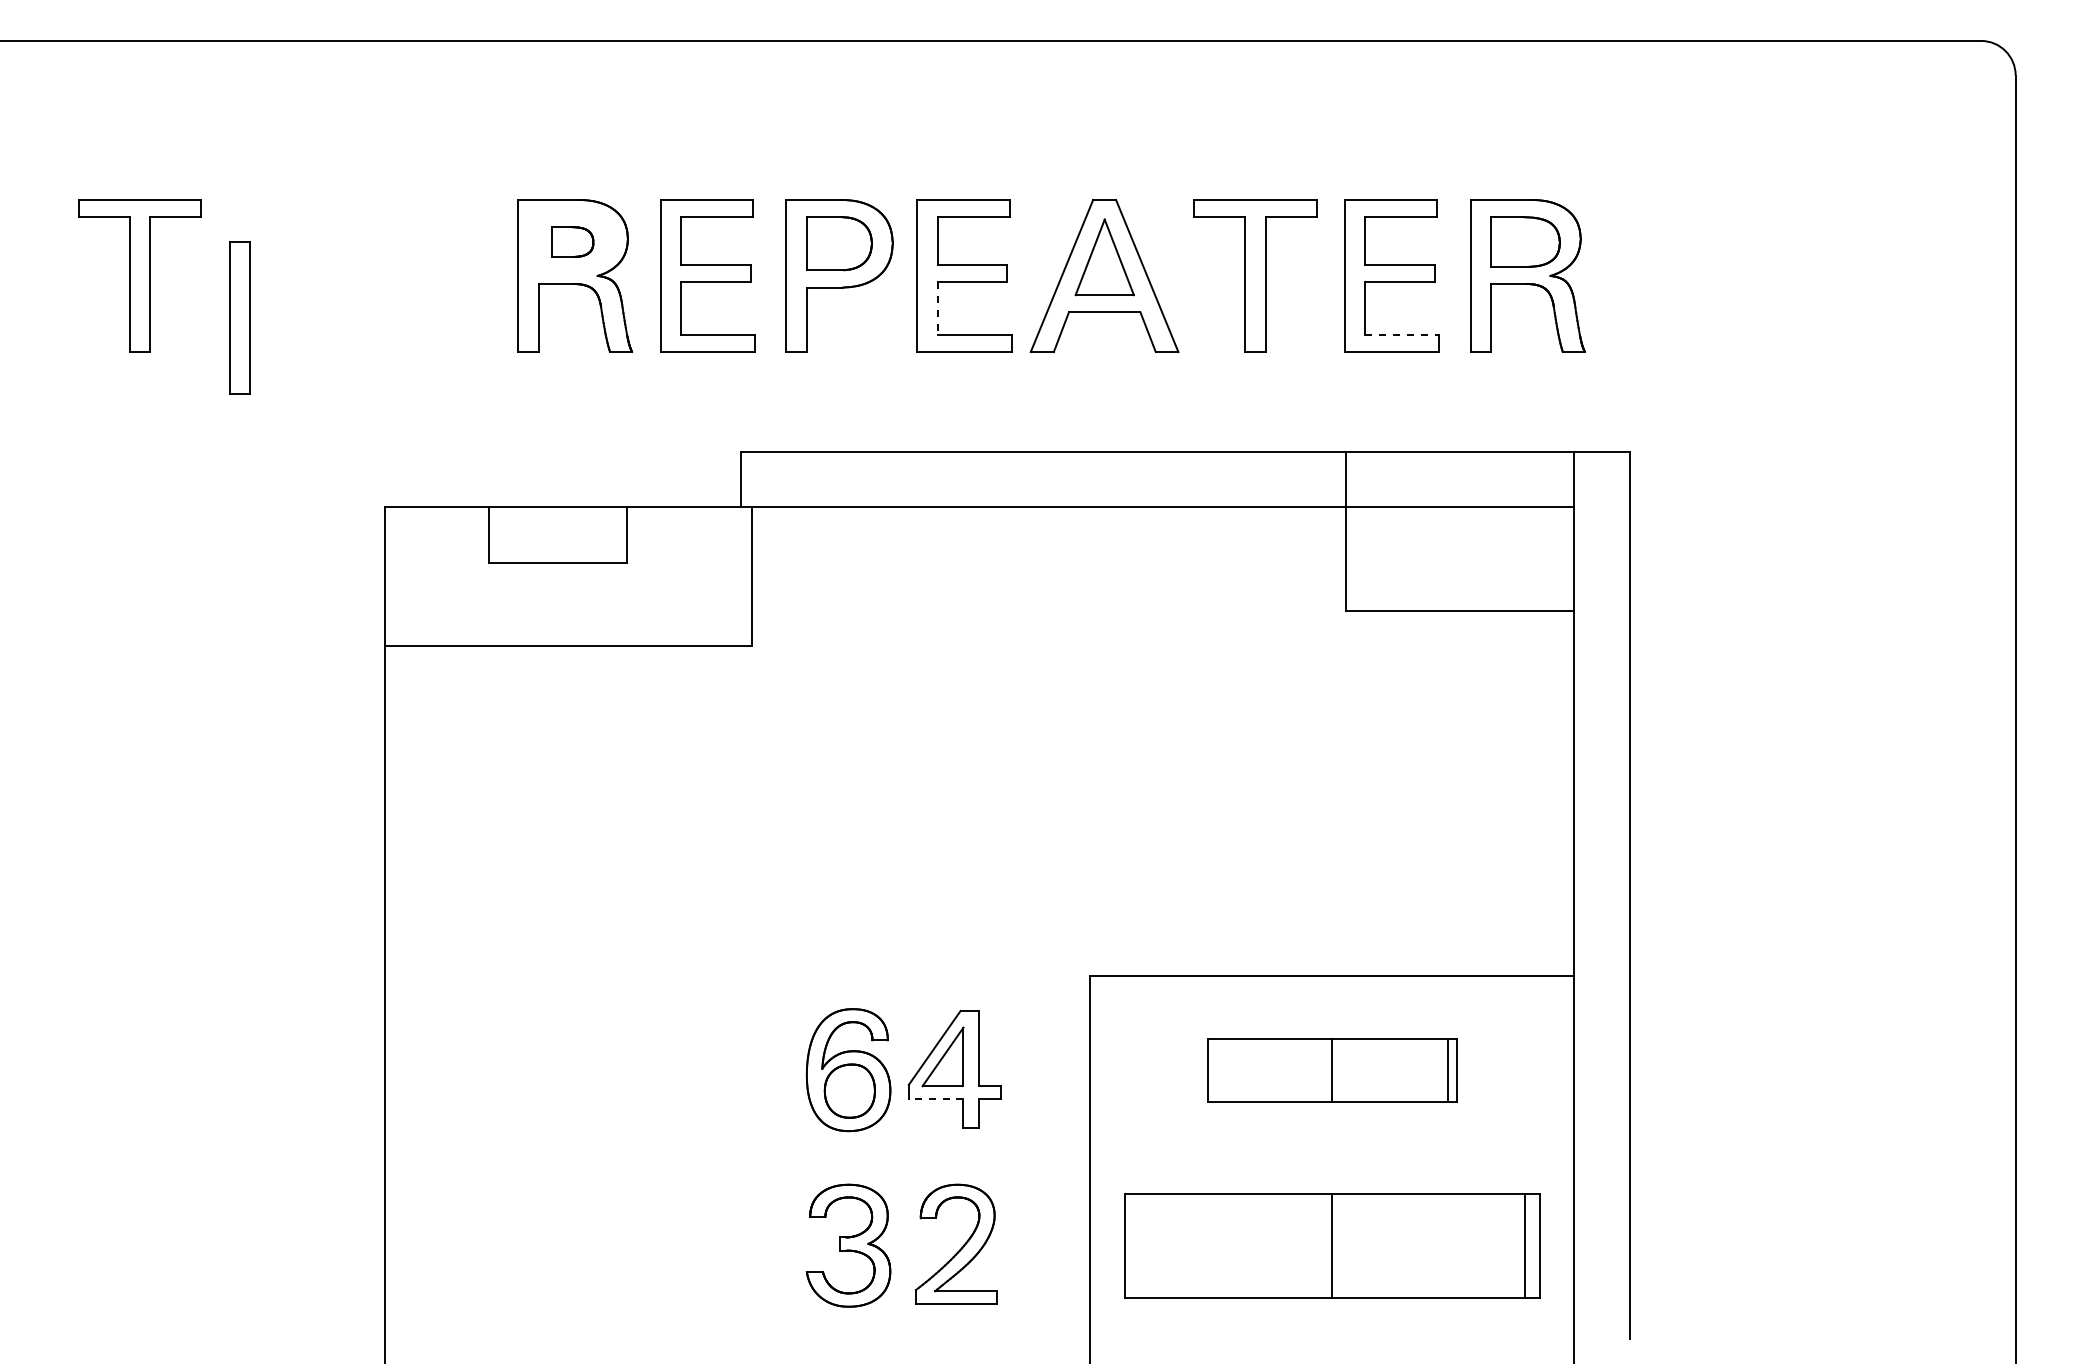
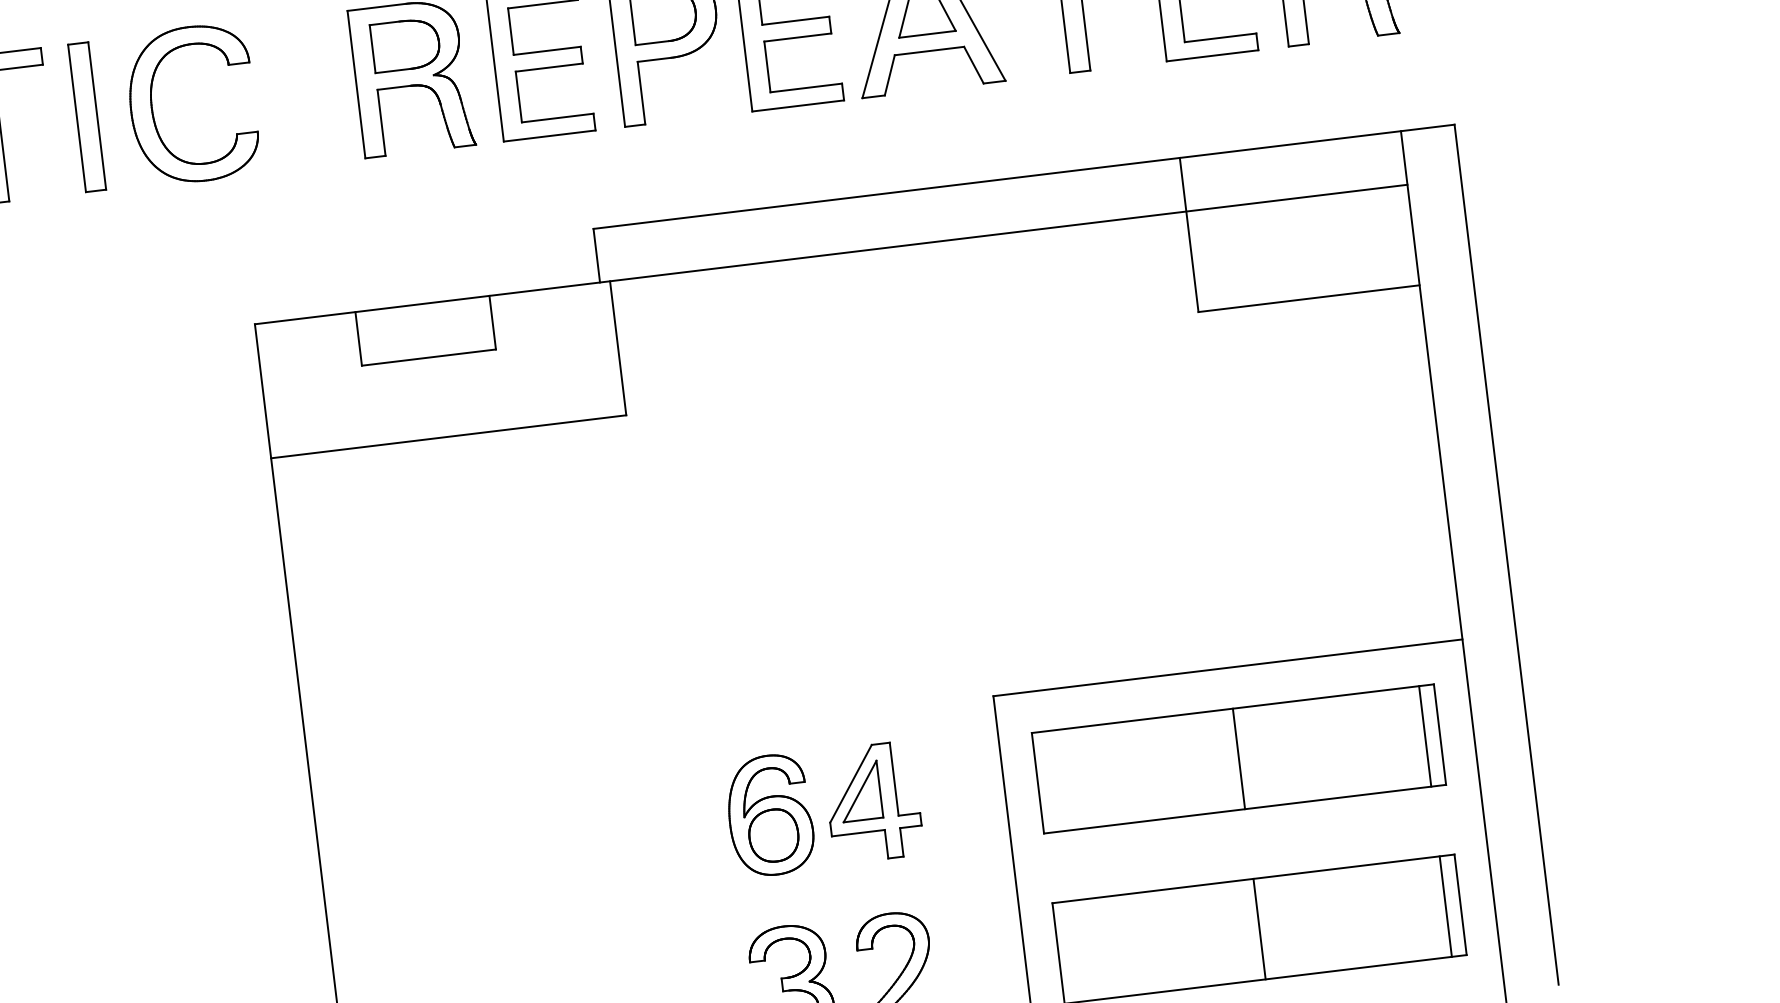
part: (572, 241) -> (405, 44), size x1.67
part: (308, 283) -> (154, 116), added
line: (937, 309) -> (767, 67), dashed -> solid
part: (239, 317) -> (86, 116), moved
line: (1402, 334) -> (1220, 37), dashed -> solid
part: (1332, 1070) -> (1239, 759), size x1.67
line: (935, 1099) -> (857, 833), dashed -> solid

